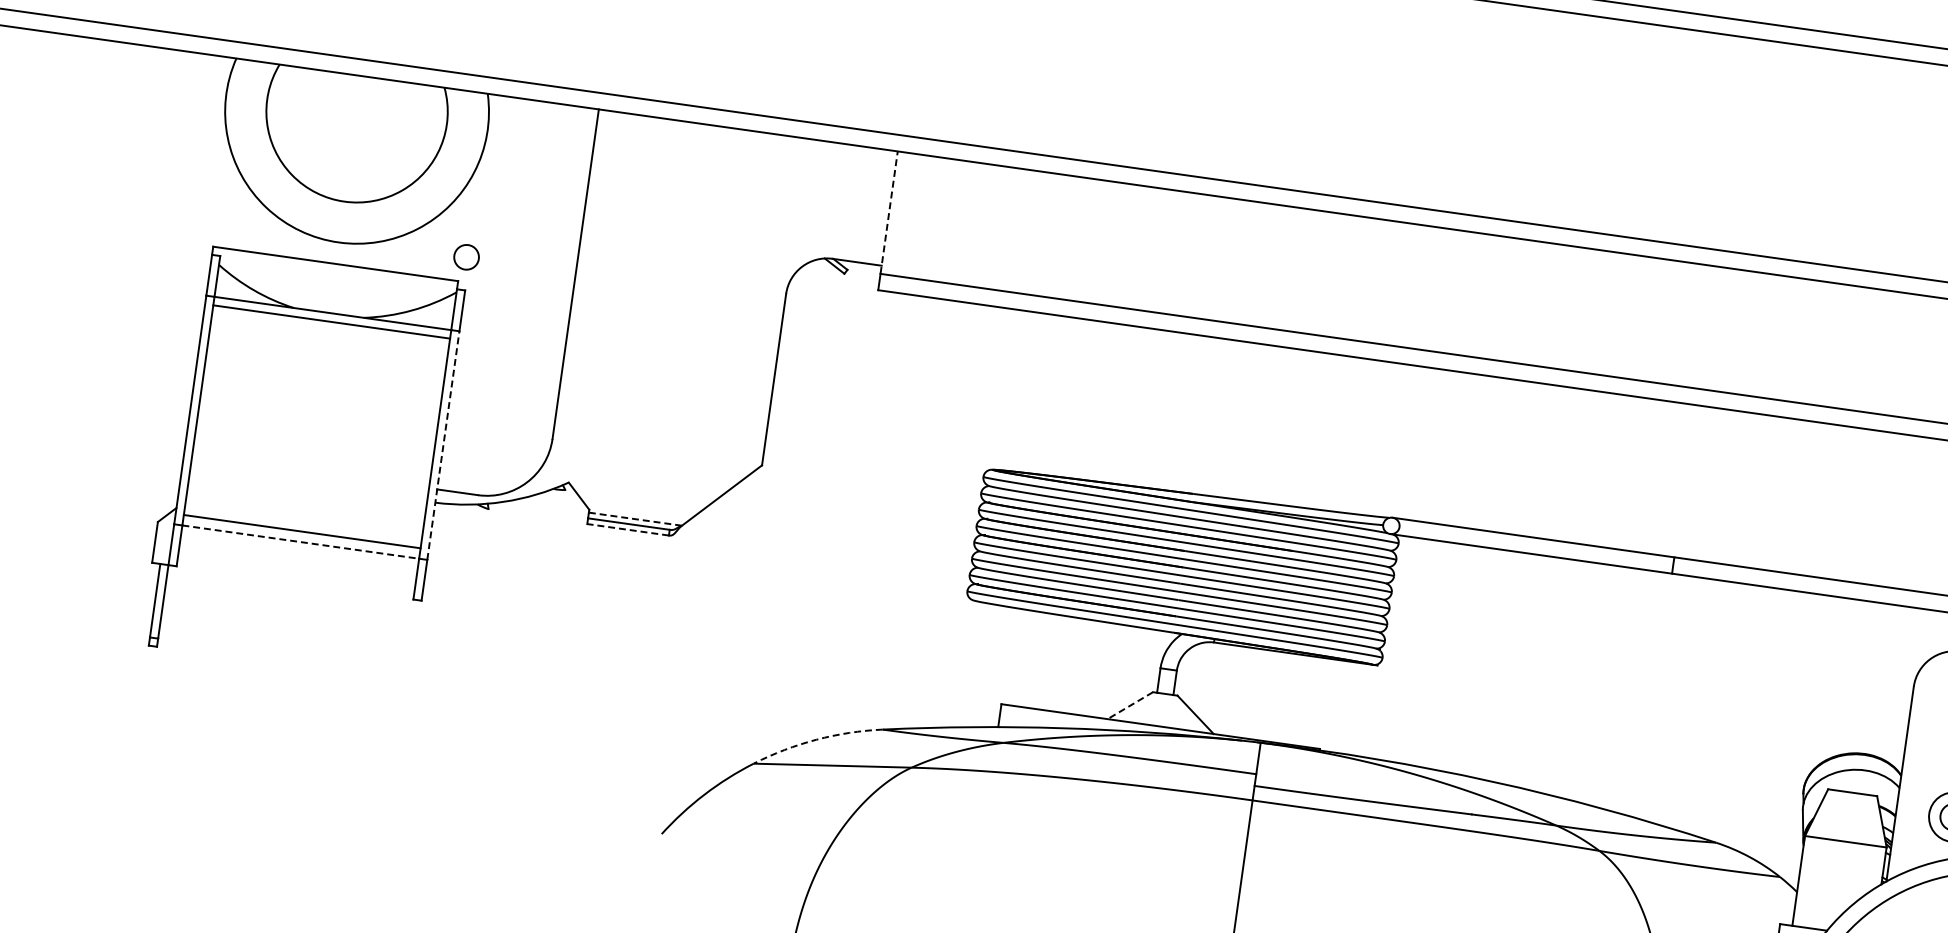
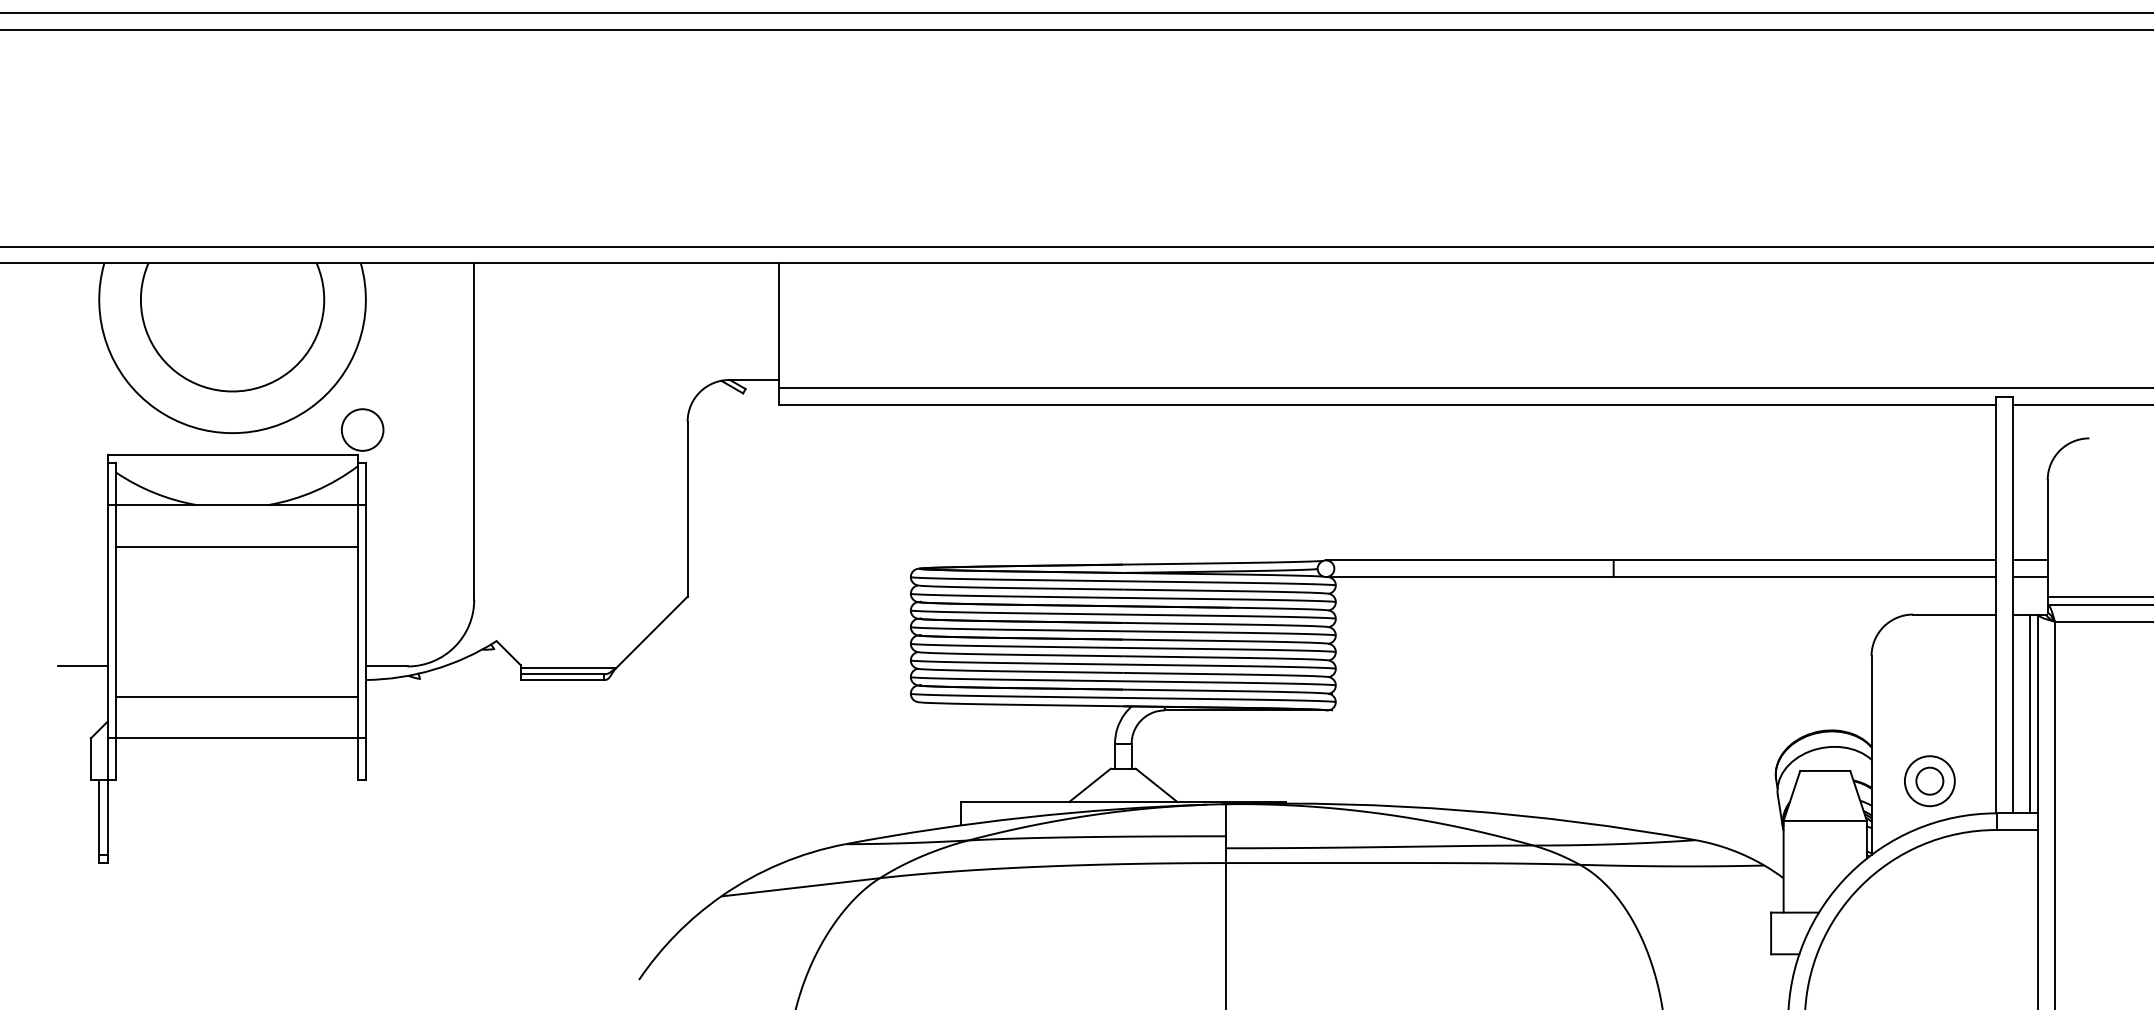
line: (889, 212) -> (779, 325), dashed -> solid
circle: (466, 256) -> (362, 429), size x1.67
line: (331, 321) -> (236, 546), moved
line: (443, 445) -> (365, 621), dashed -> solid
line: (159, 450) -> (82, 666), added
line: (635, 519) -> (568, 668), dashed -> solid
line: (627, 530) -> (562, 680), dashed -> solid
line: (302, 531) -> (236, 696), moved
line: (300, 542) -> (236, 738), dashed -> solid
line: (1130, 705) -> (1090, 785), dashed -> solid
arc: (816, 739) -> (780, 863), dashed -> solid

